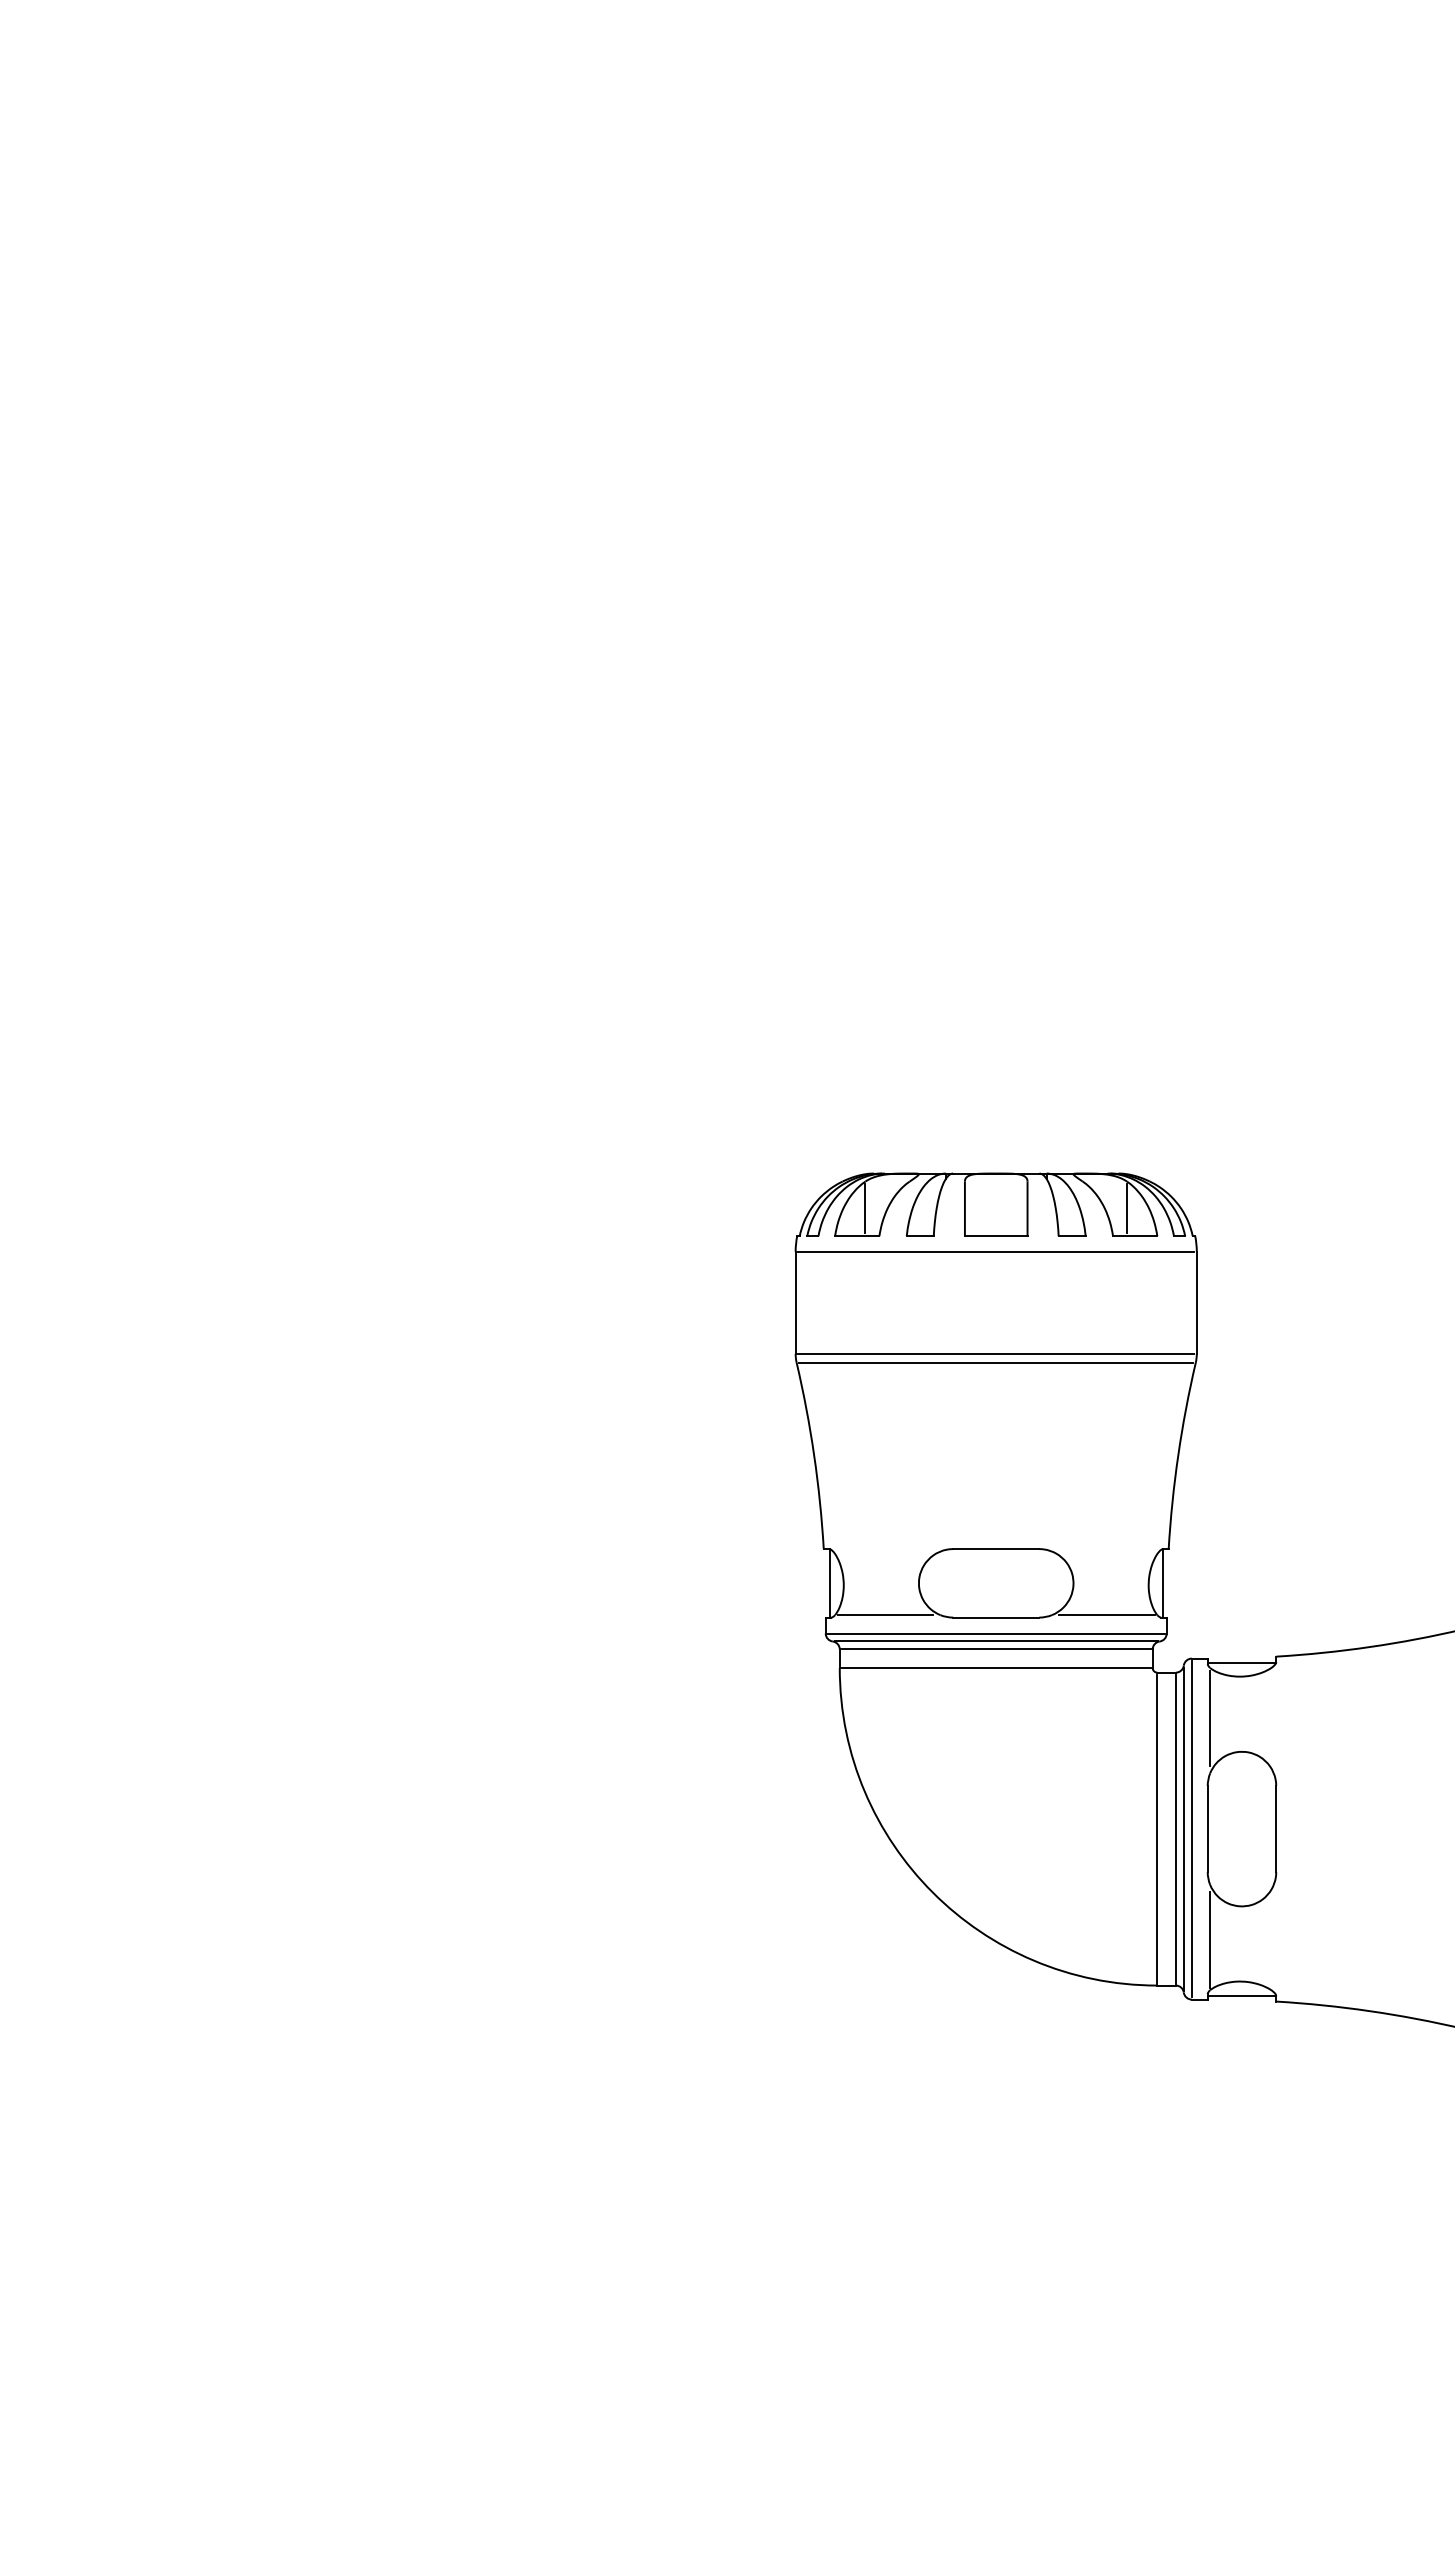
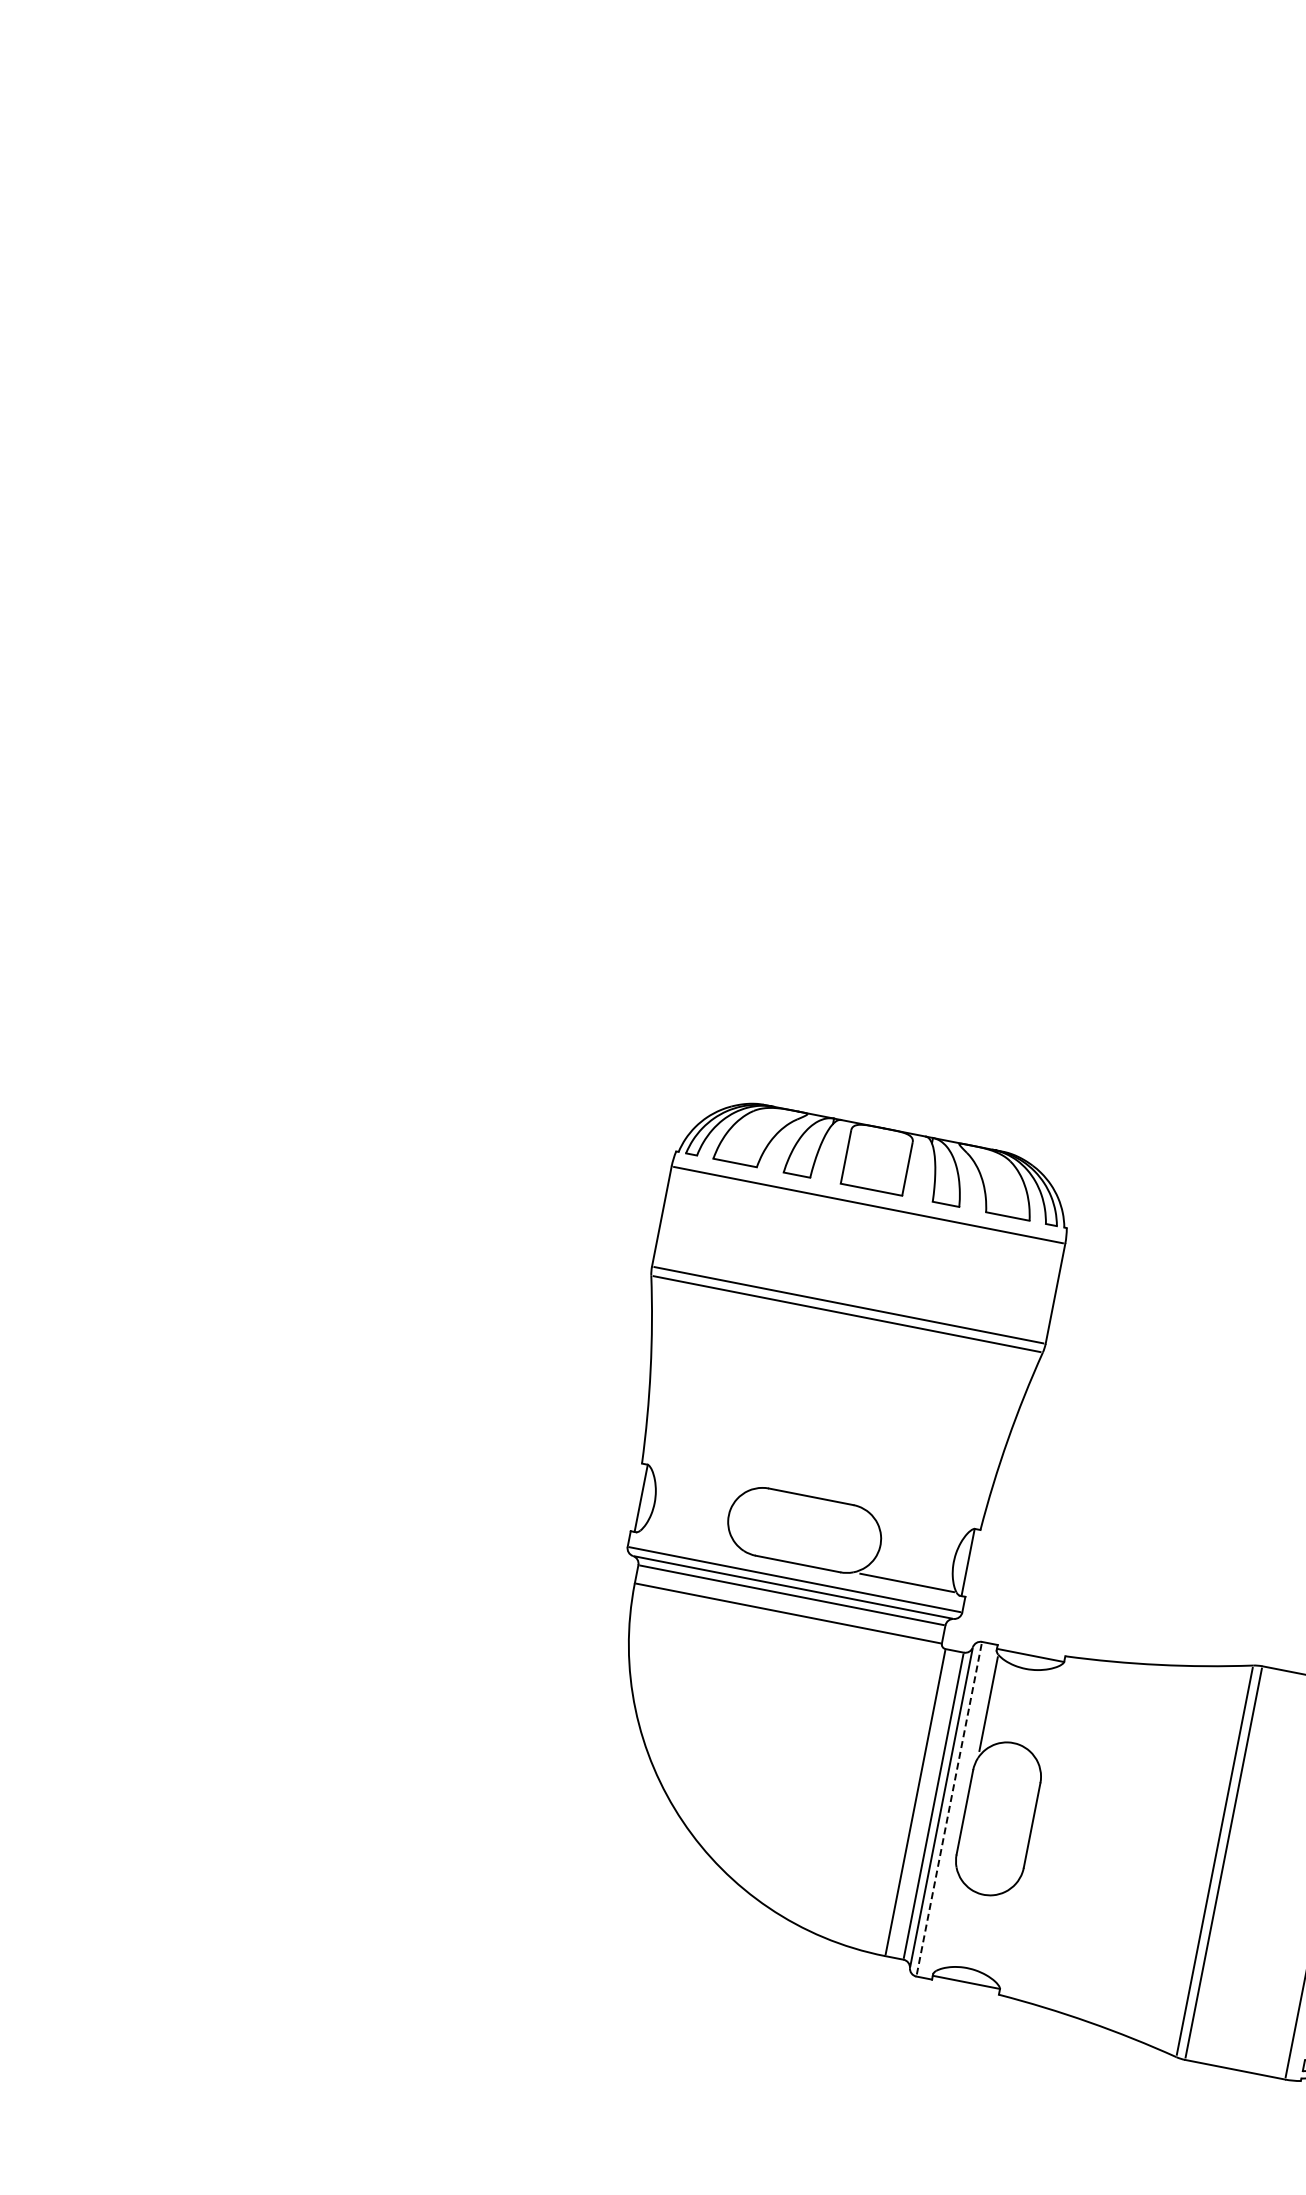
line: (865, 1208) -> (748, 1137), removed
line: (1126, 1208) -> (1004, 1187), removed
line: (885, 1615) -> (689, 1540), removed
line: (1191, 1829) -> (948, 1809), solid -> dashed
line: (1210, 1939) -> (946, 1921), removed

